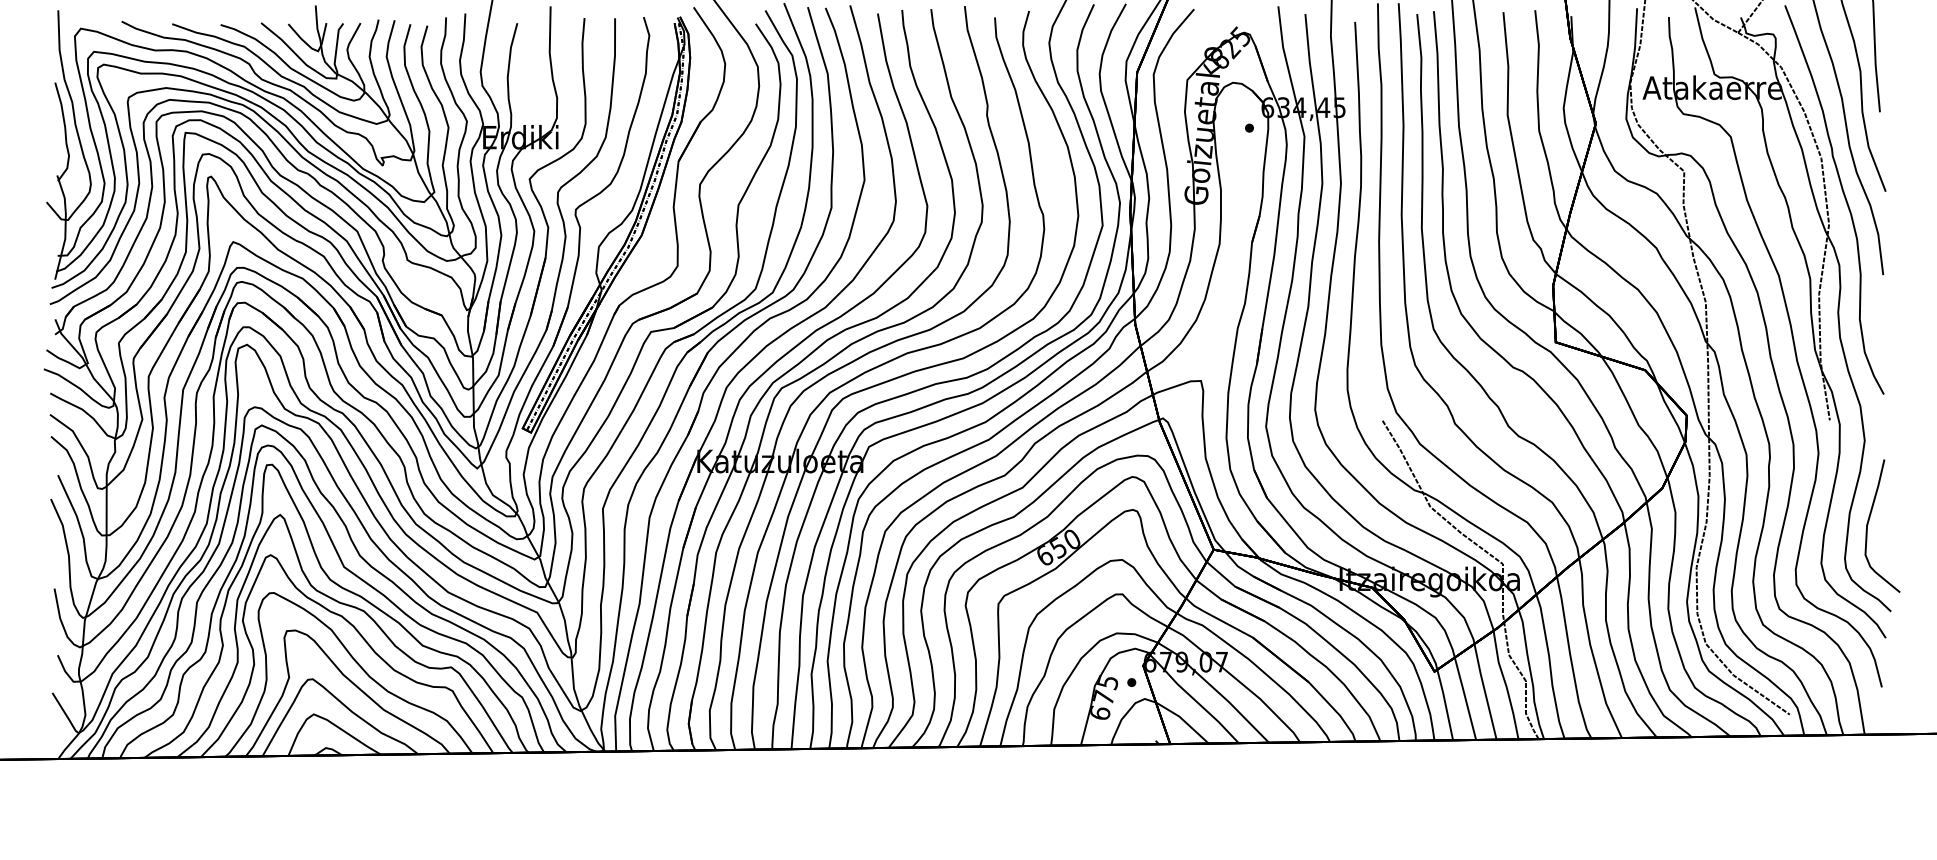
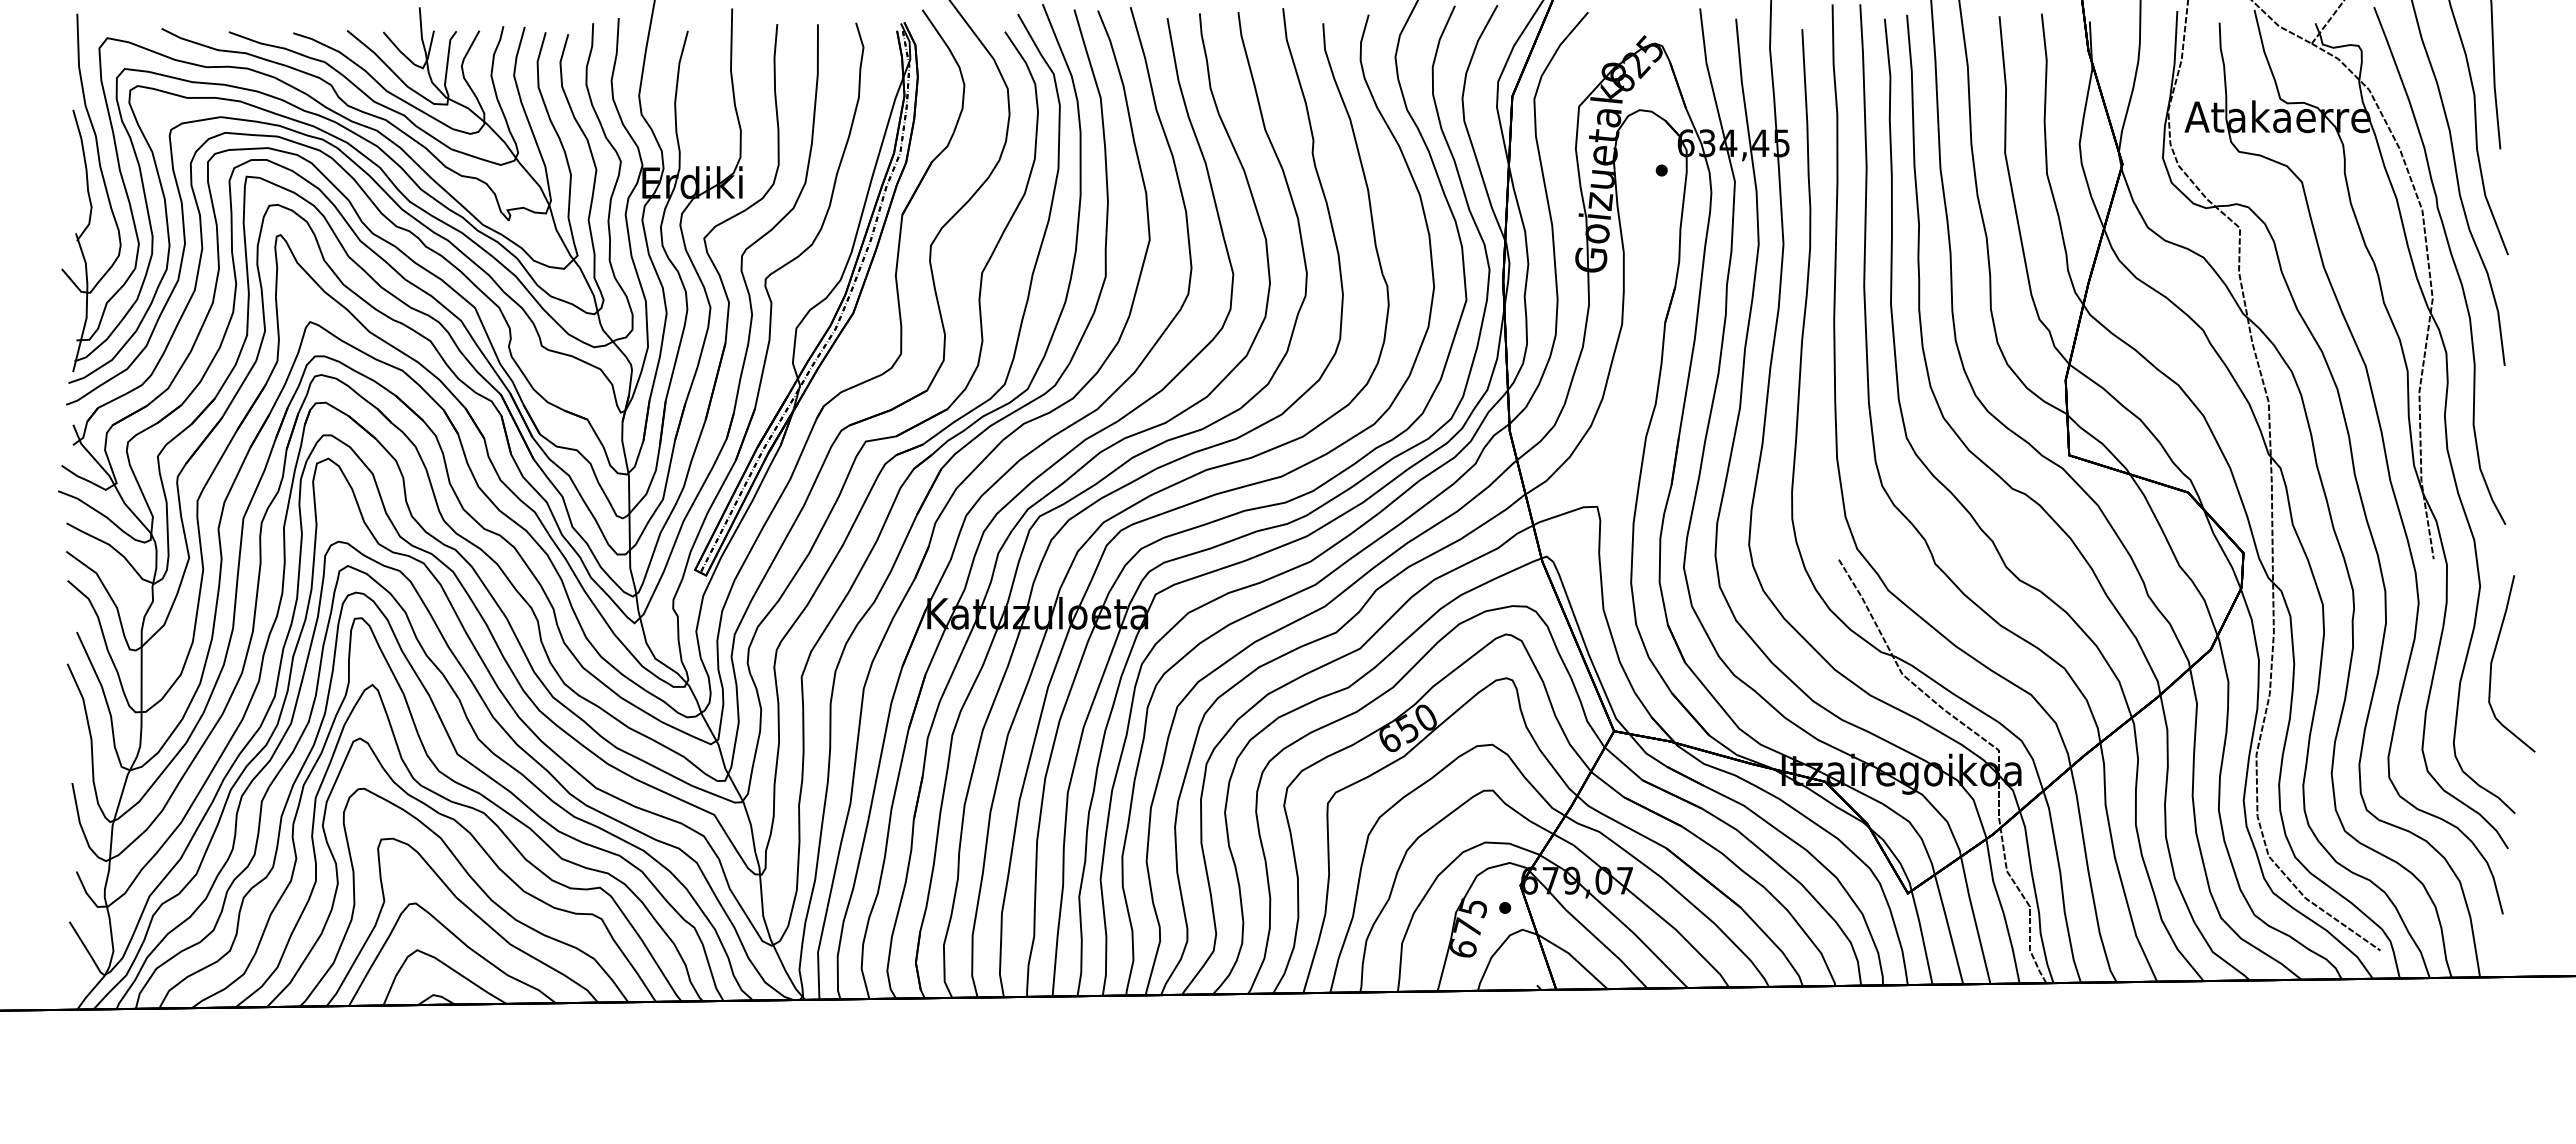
curve: (1868, 522) -> (2493, 659), moved

